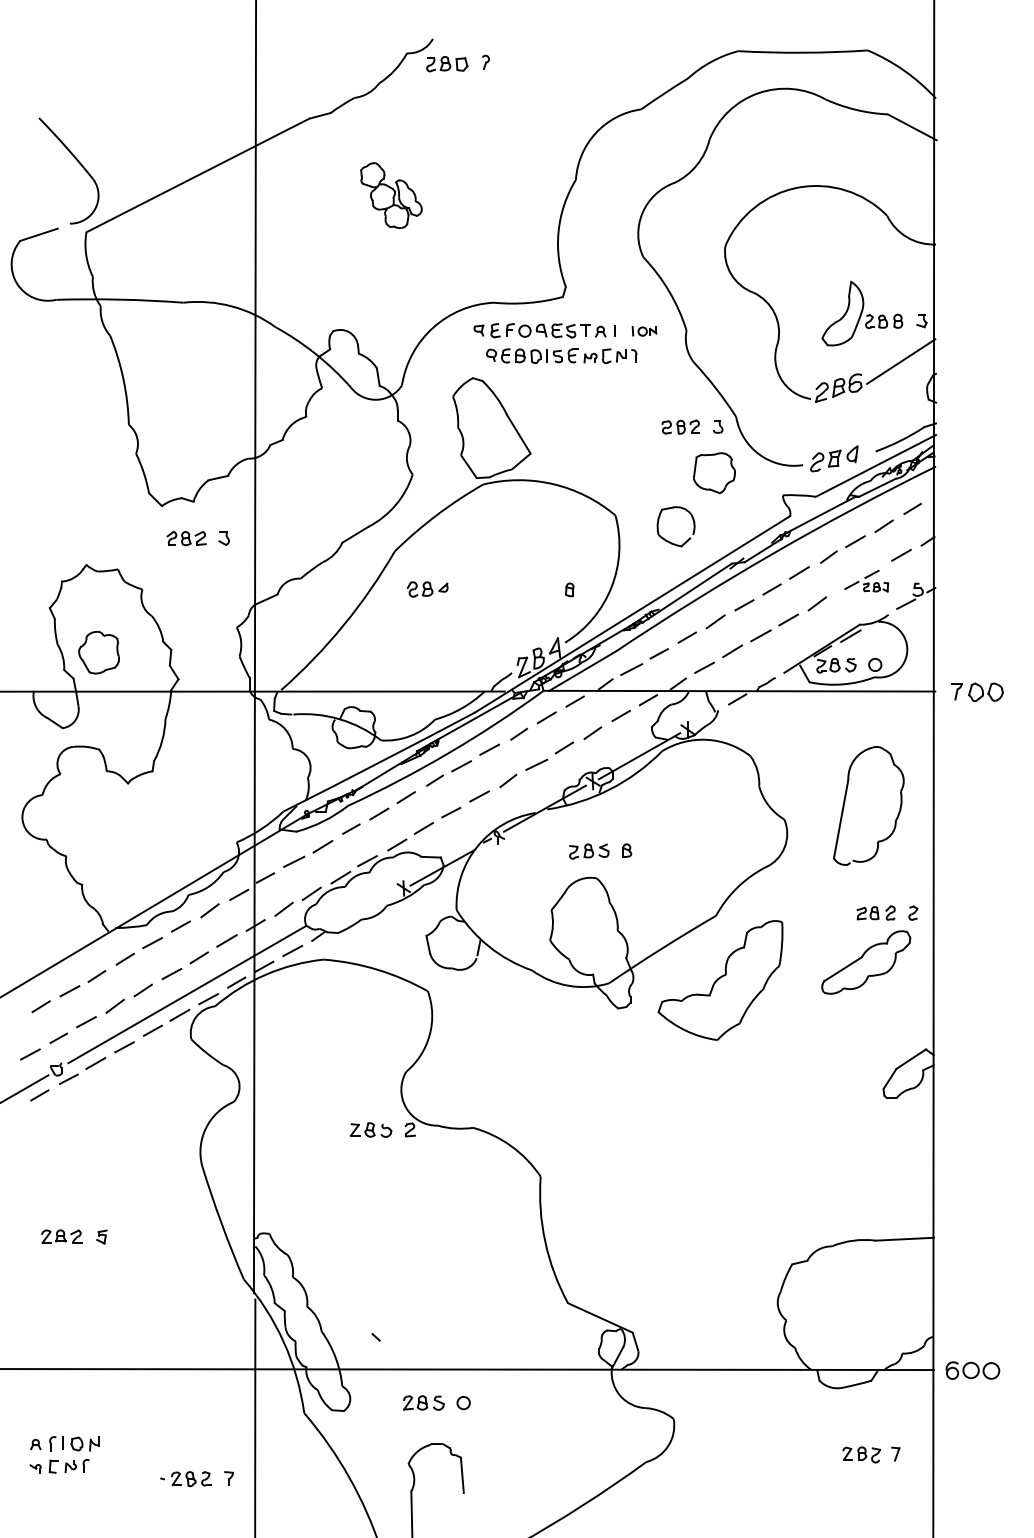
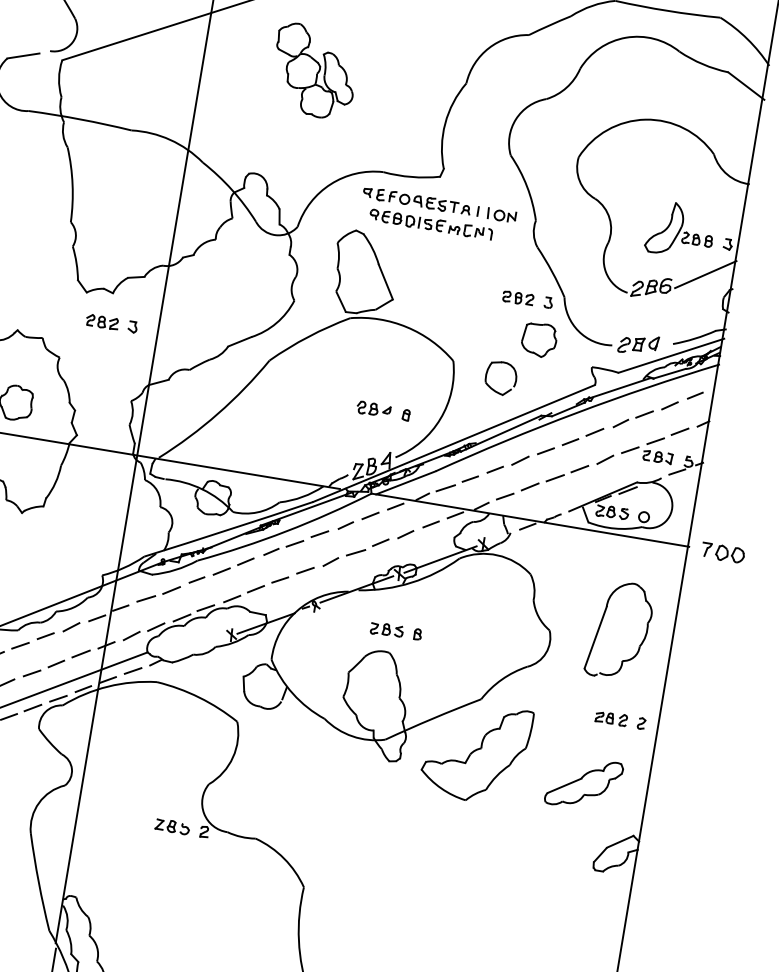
part: (391, 195) -> (314, 71), size x1.67
part: (644, 331) -> (501, 215), size x1.43
part: (866, 580) -> (648, 447), size x1.43
part: (427, 589) -> (373, 409), moved
part: (866, 962) -> (584, 783), moved

